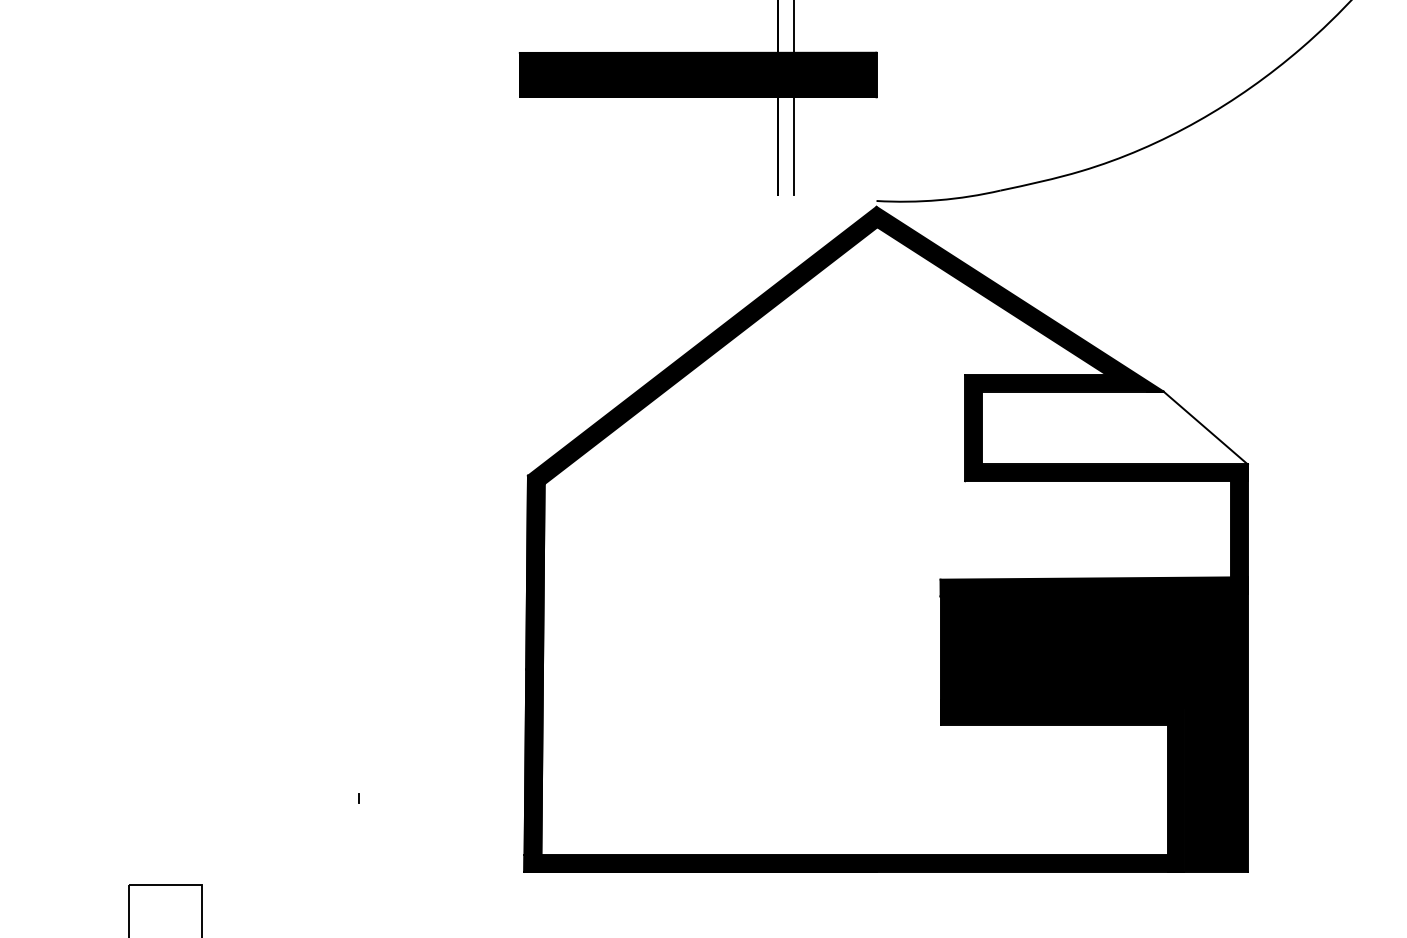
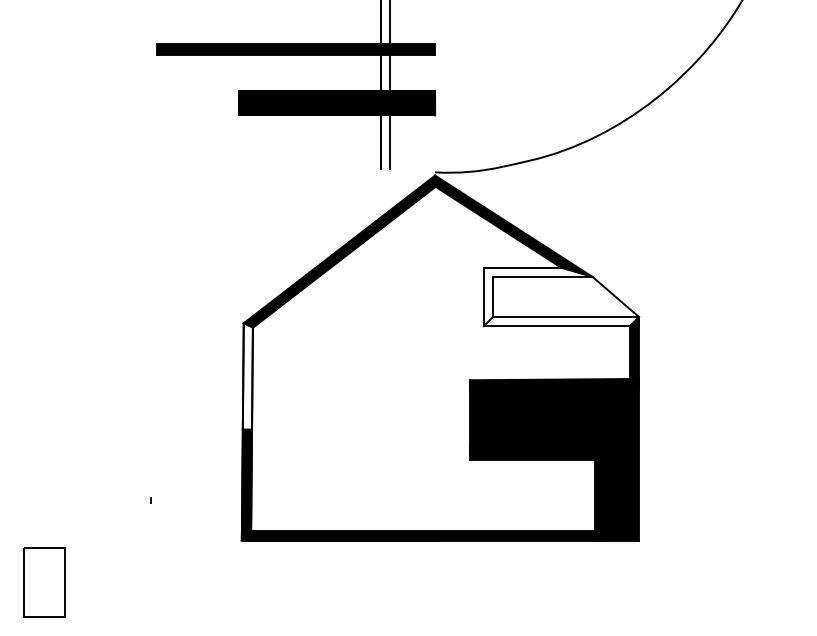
fill: (1104, 427) -> (560, 296), removed
fill: (534, 572) -> (247, 376), removed

